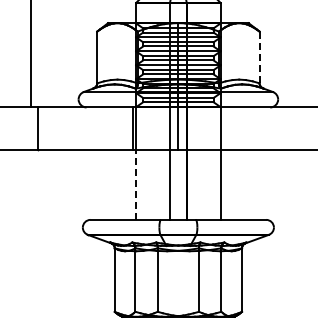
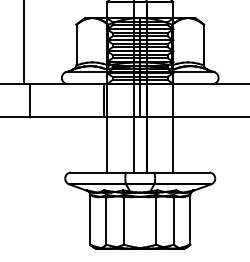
line: (259, 57) -> (203, 45), dashed -> solid
line: (136, 184) -> (107, 144), dashed -> solid

